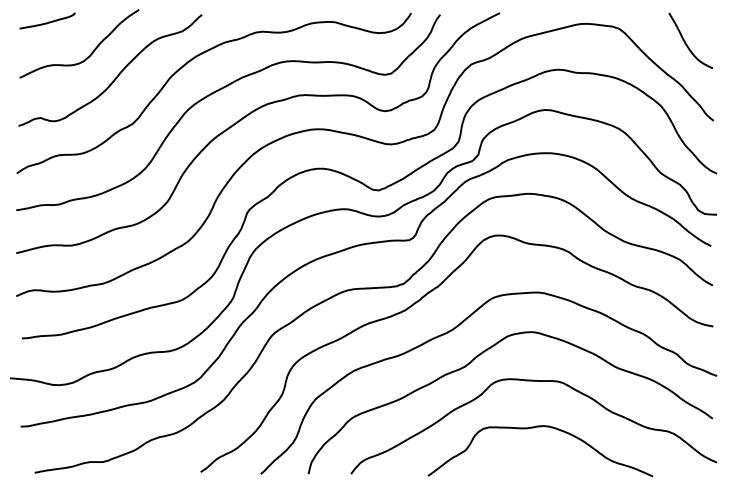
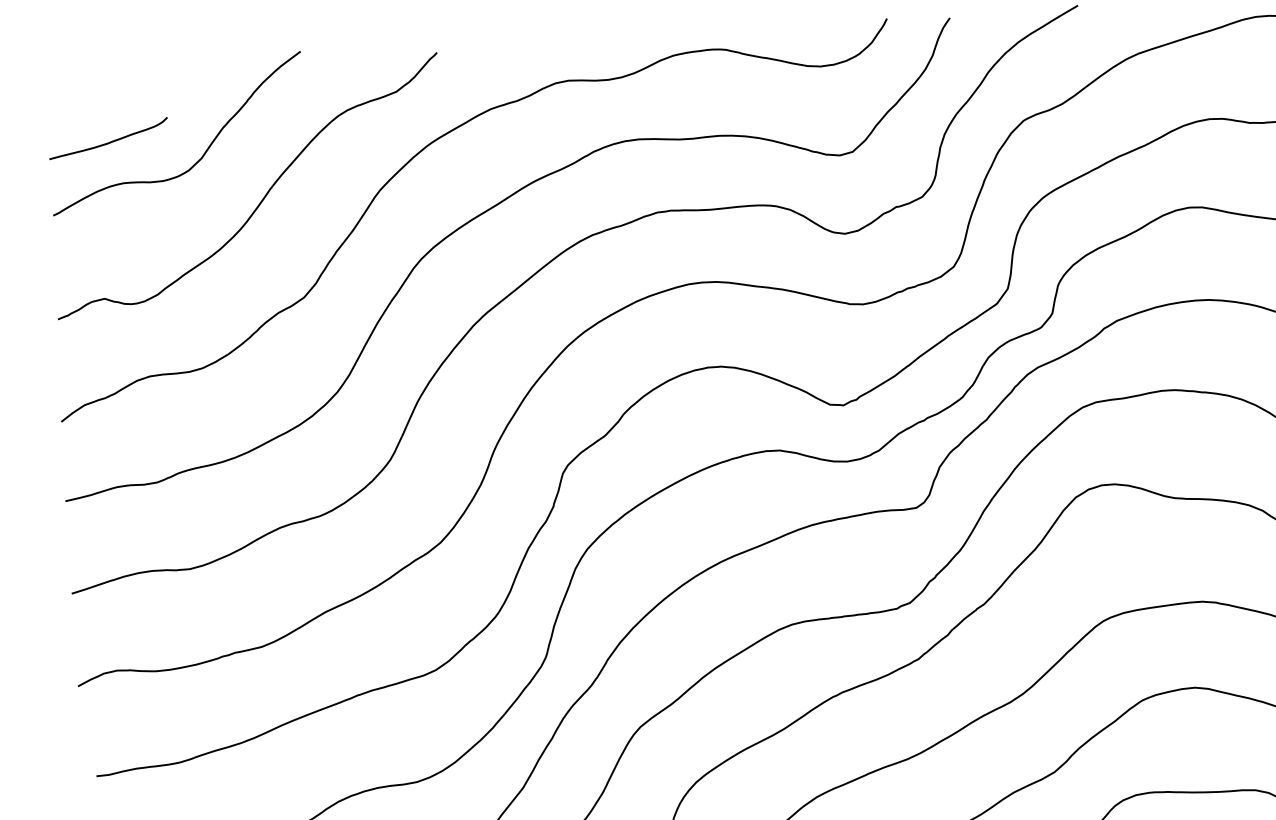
curve: (48, 21) -> (110, 139), moved

